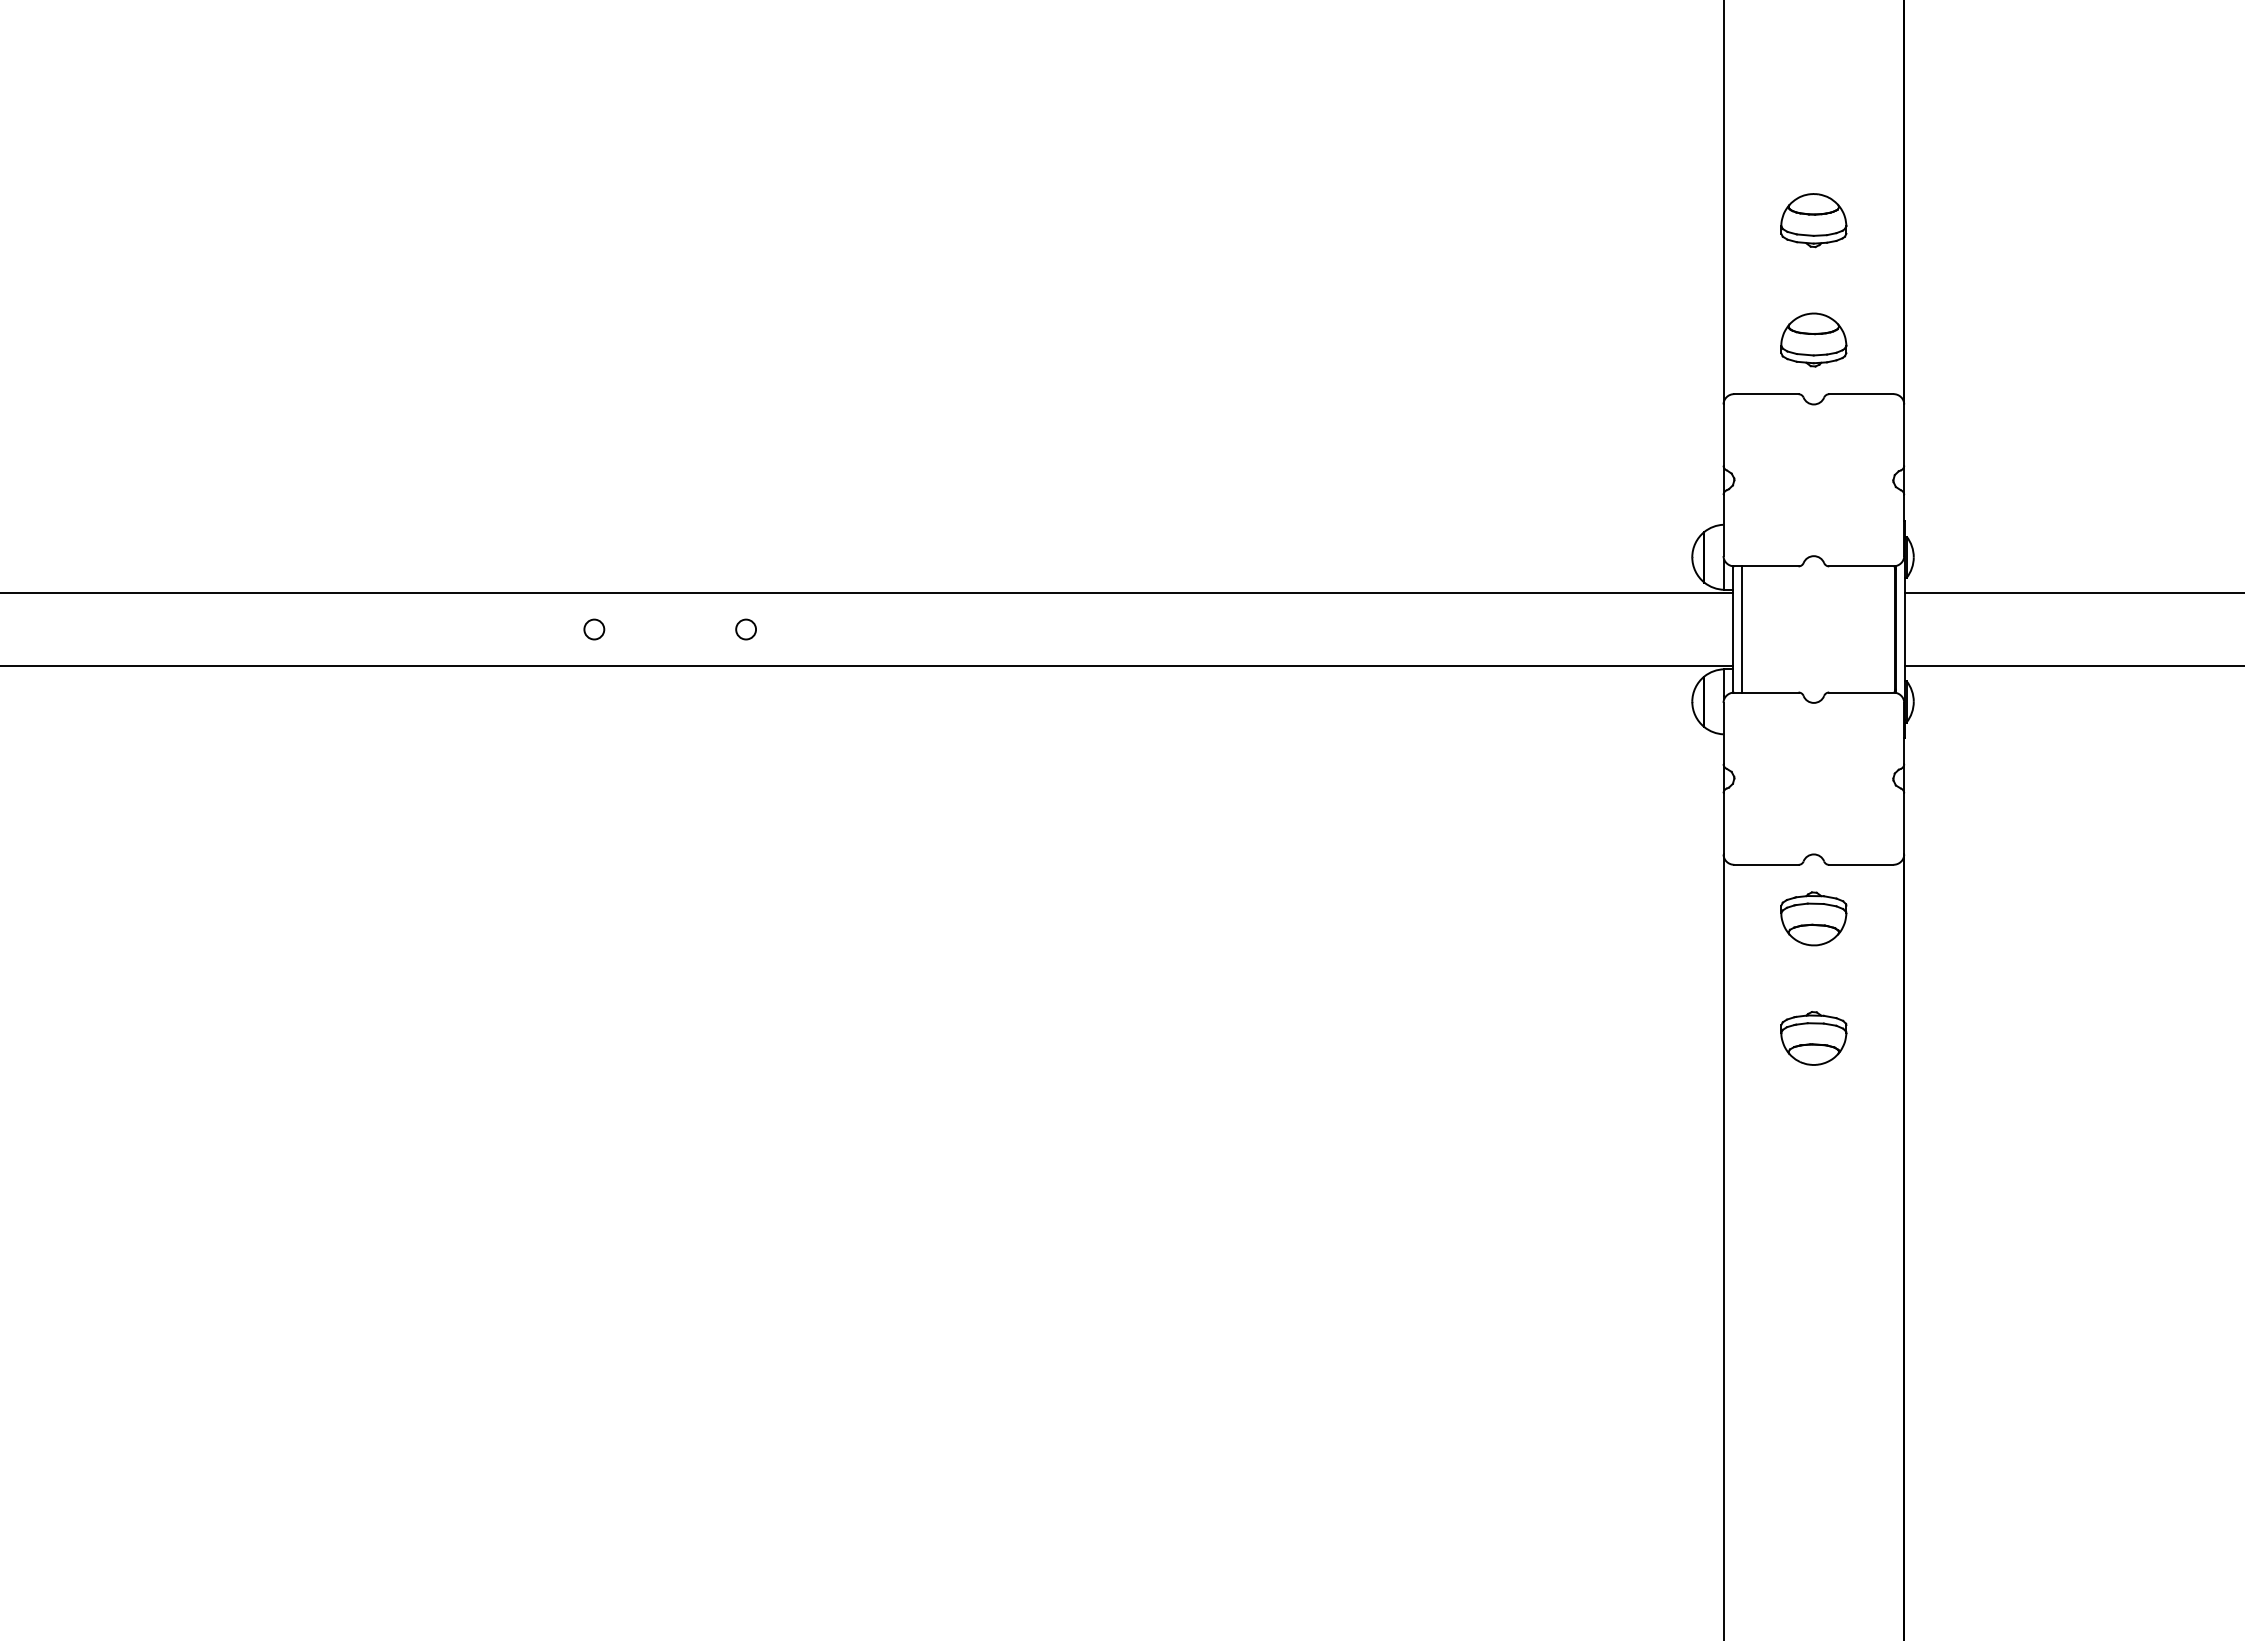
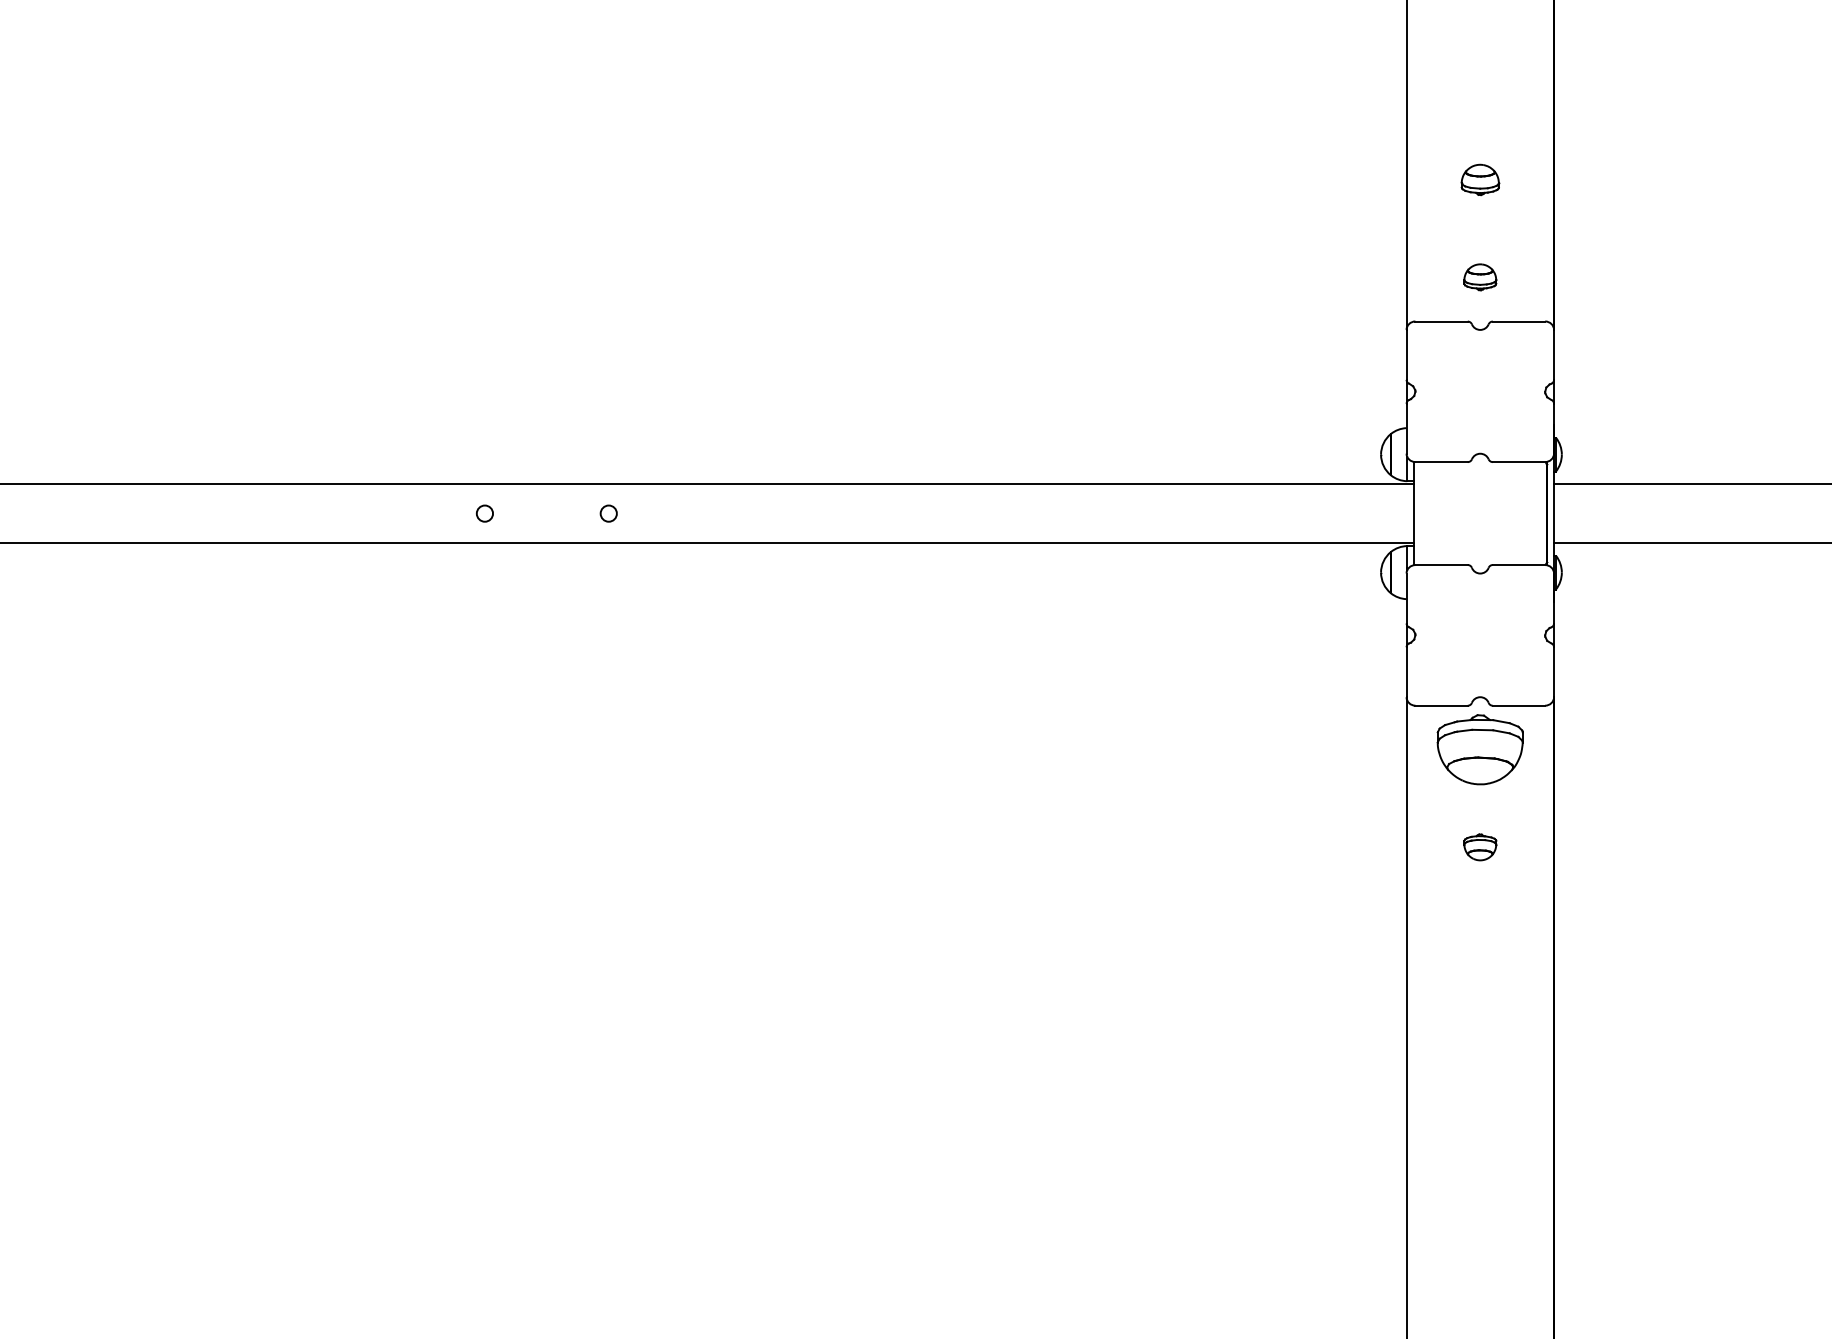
part: (1813, 220) -> (1479, 179), size x0.7
part: (1813, 339) -> (1479, 276), size x0.6
line: (1741, 629) -> (1421, 513), removed
part: (1813, 918) -> (1479, 749), size x1.6
part: (1813, 1038) -> (1479, 847), size x0.6

